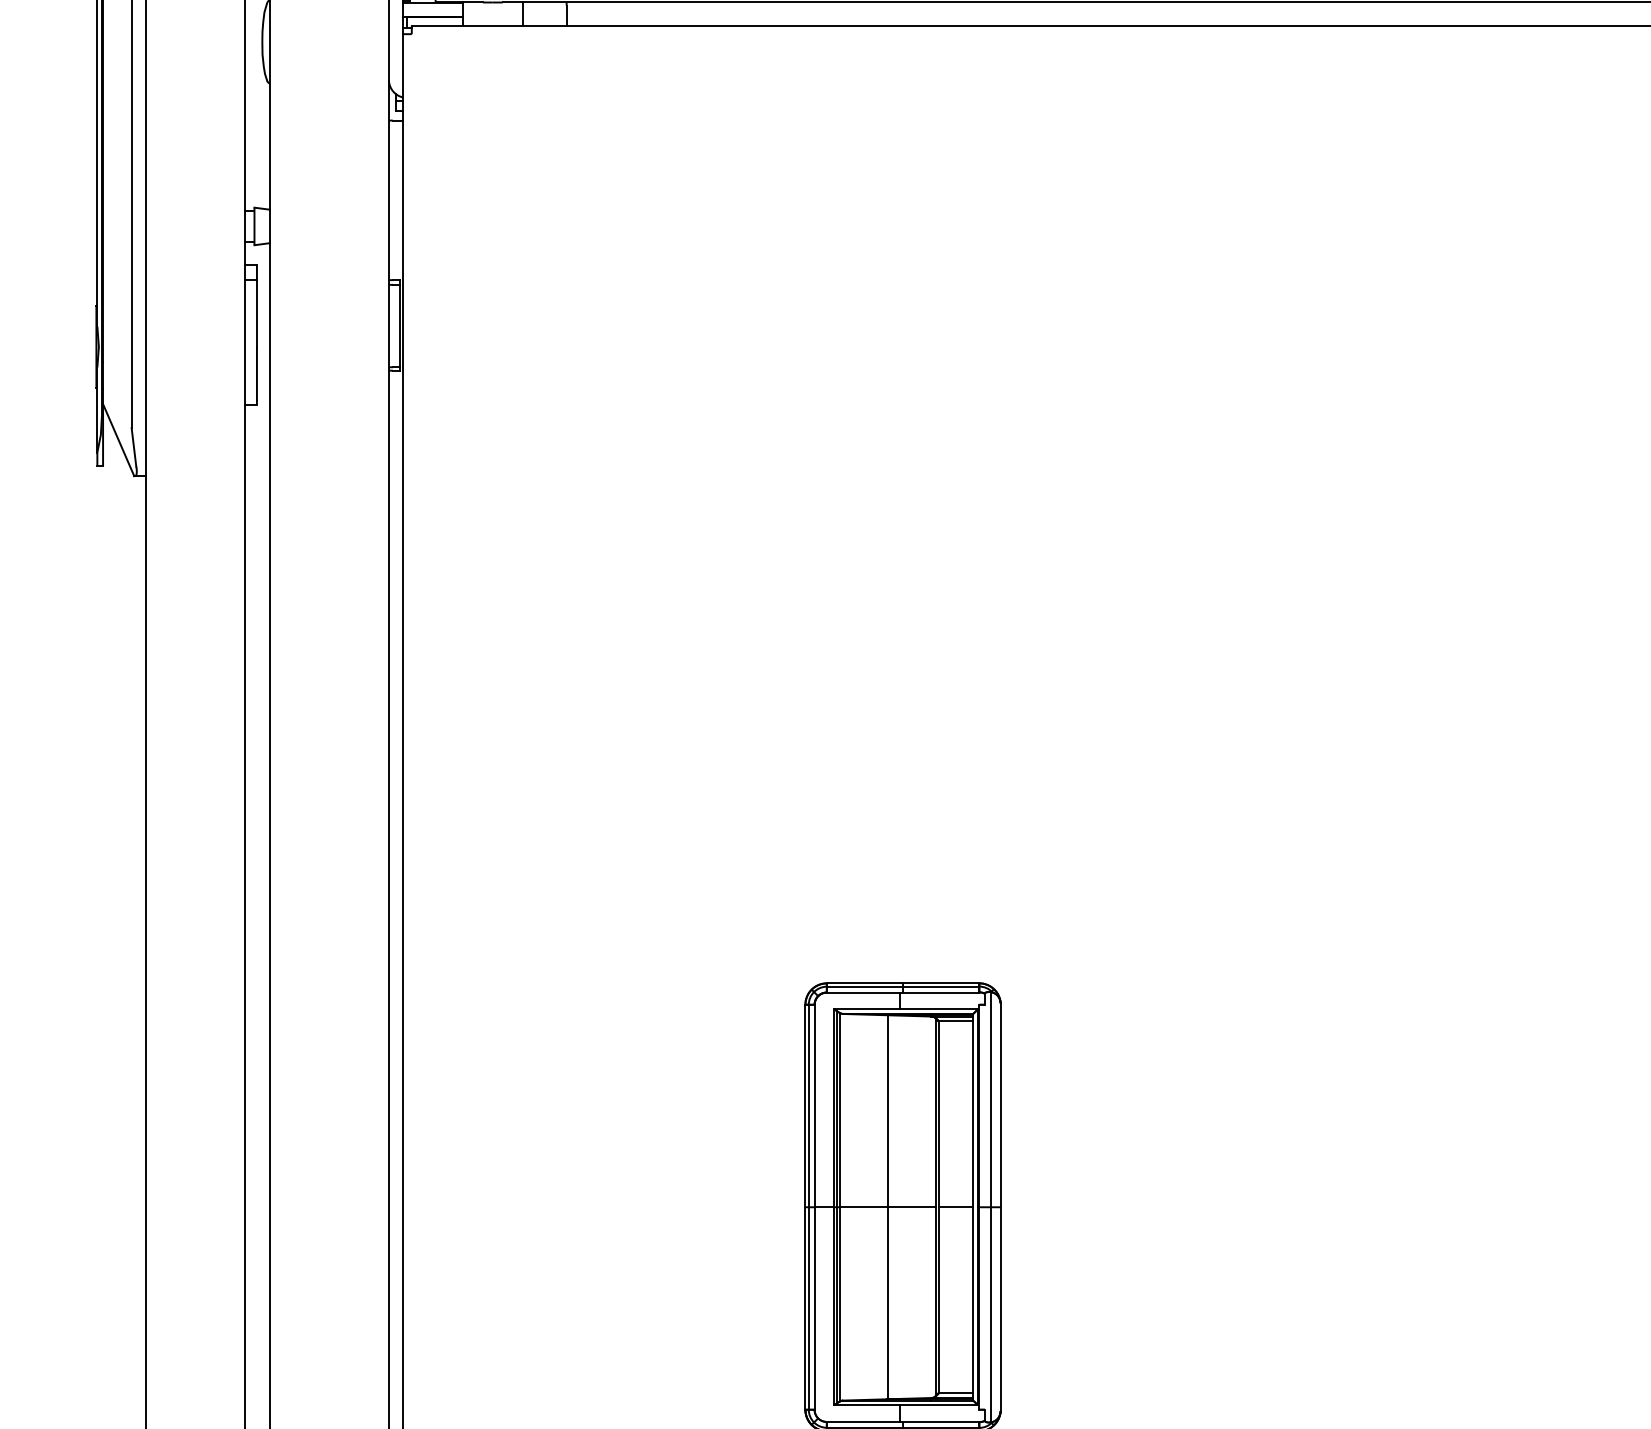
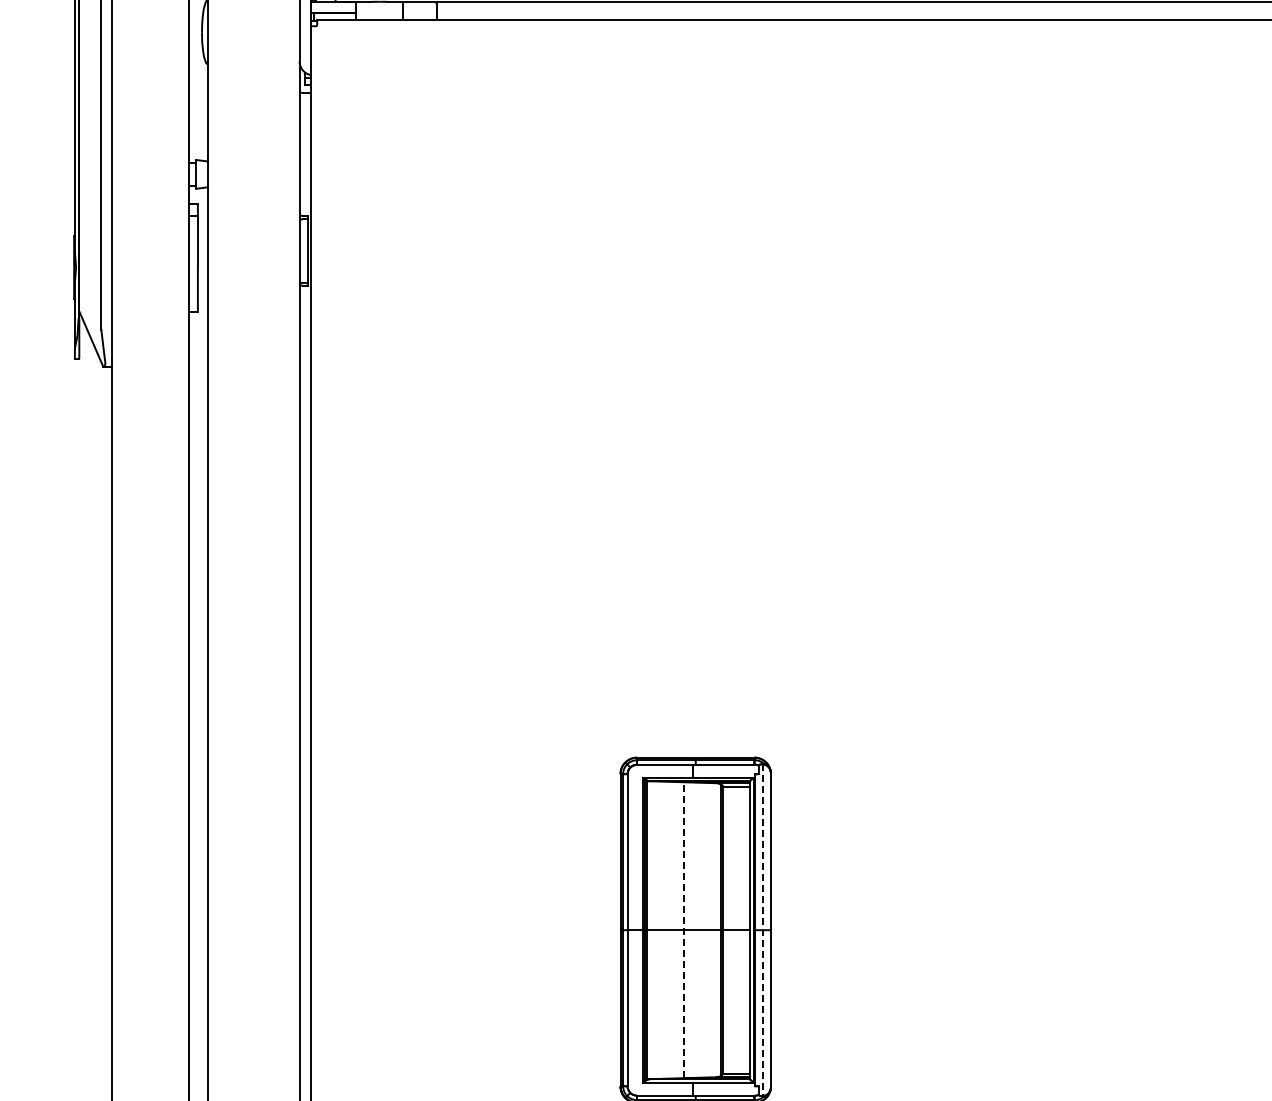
line: (888, 1207) -> (684, 930), solid -> dashed
line: (990, 1207) -> (763, 930), solid -> dashed

